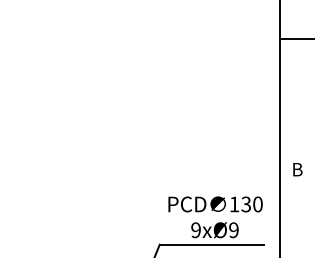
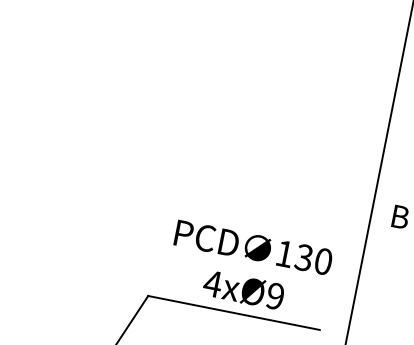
text: (195, 230) -> (211, 284), 9xØ9 -> 4xØ9

